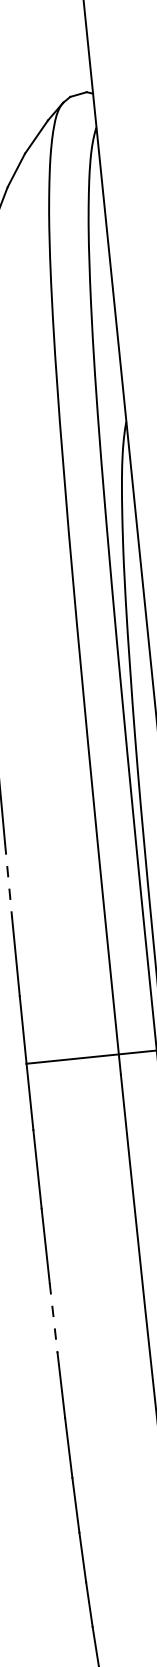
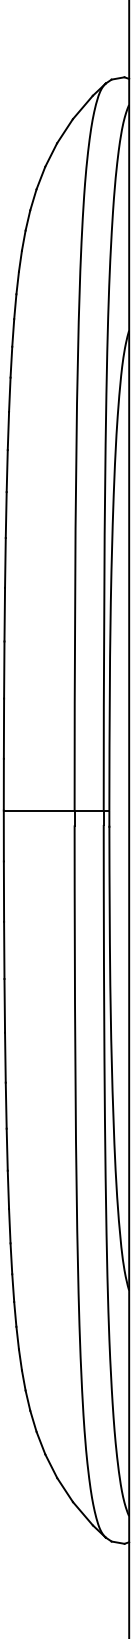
line: (8, 881) -> (4, 670), dashed -> solid
line: (53, 1317) -> (4, 1005), dashed -> solid

